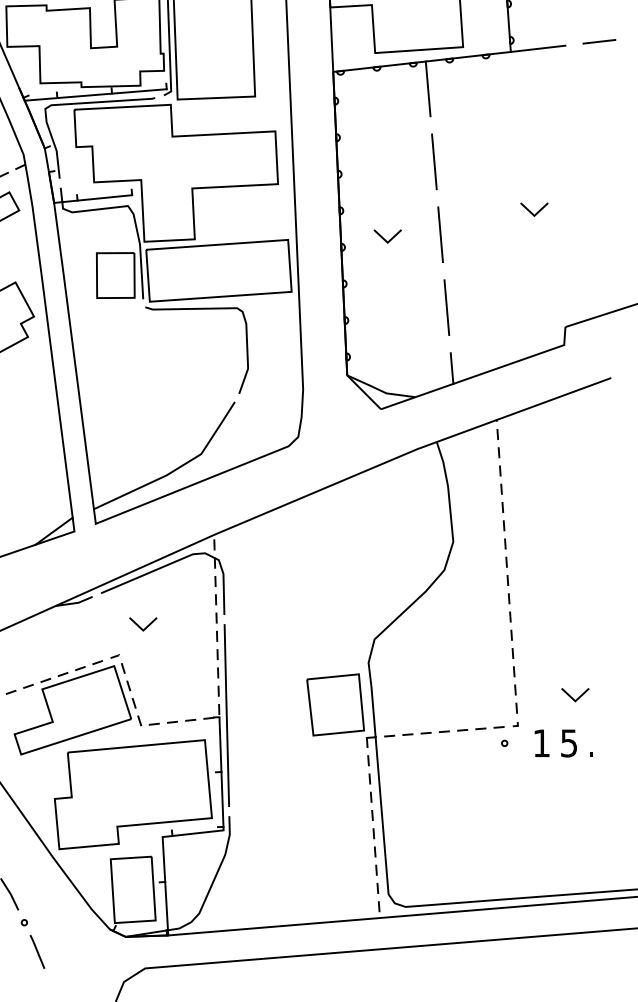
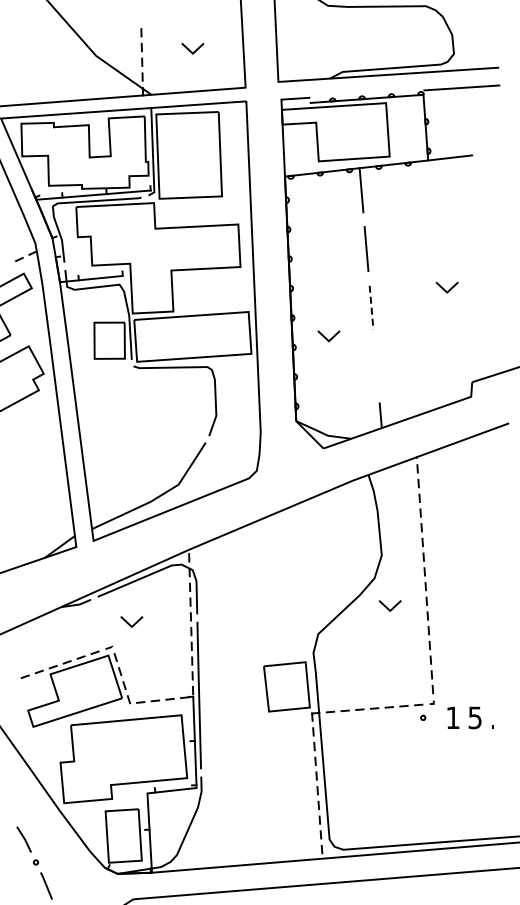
line: (599, 40) -> (499, 151), removed
line: (440, 235) -> (371, 308), solid -> dashed
line: (384, 238) -> (326, 337), moved
line: (446, 307) -> (376, 366), removed
line: (572, 696) -> (387, 607), moved

